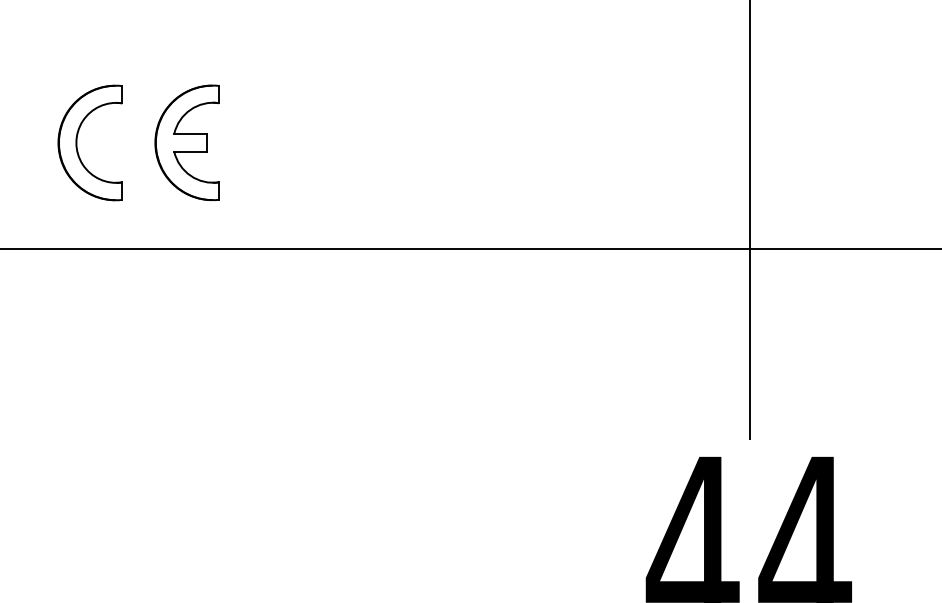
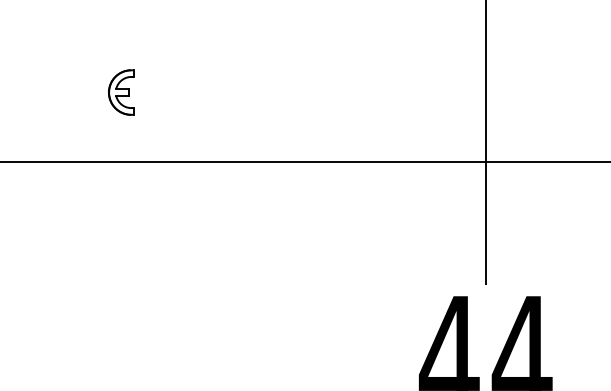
part: (77, 142) -> (50, 92), removed
part: (185, 142) -> (120, 92), size x0.6

